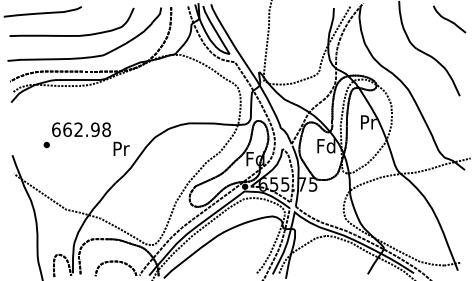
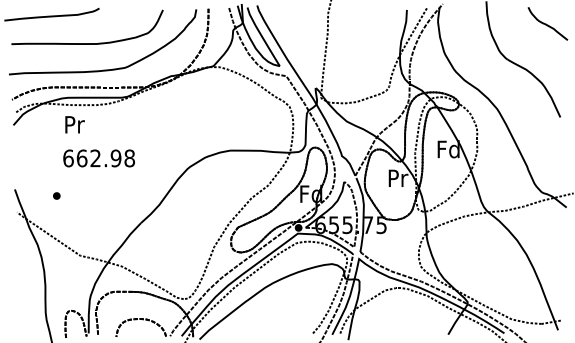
text: (368, 122) -> (448, 149), Pr -> Fd
part: (46, 144) -> (56, 195), moved
text: (326, 146) -> (397, 178), Fd -> Pr
text: (121, 148) -> (74, 124), moved

